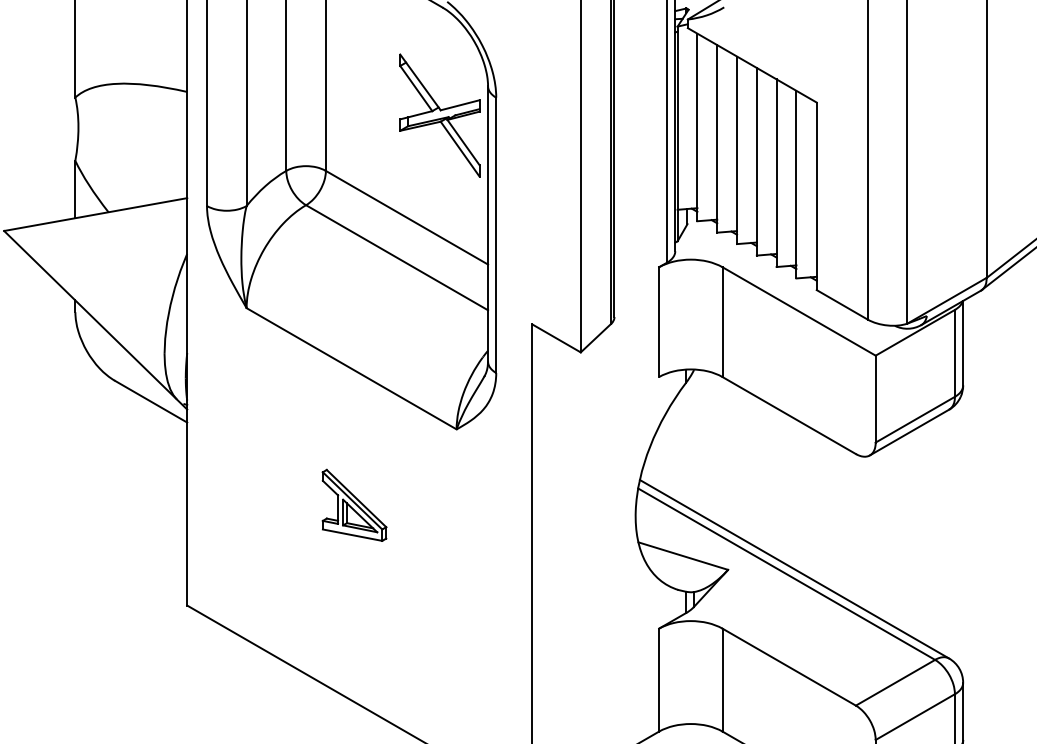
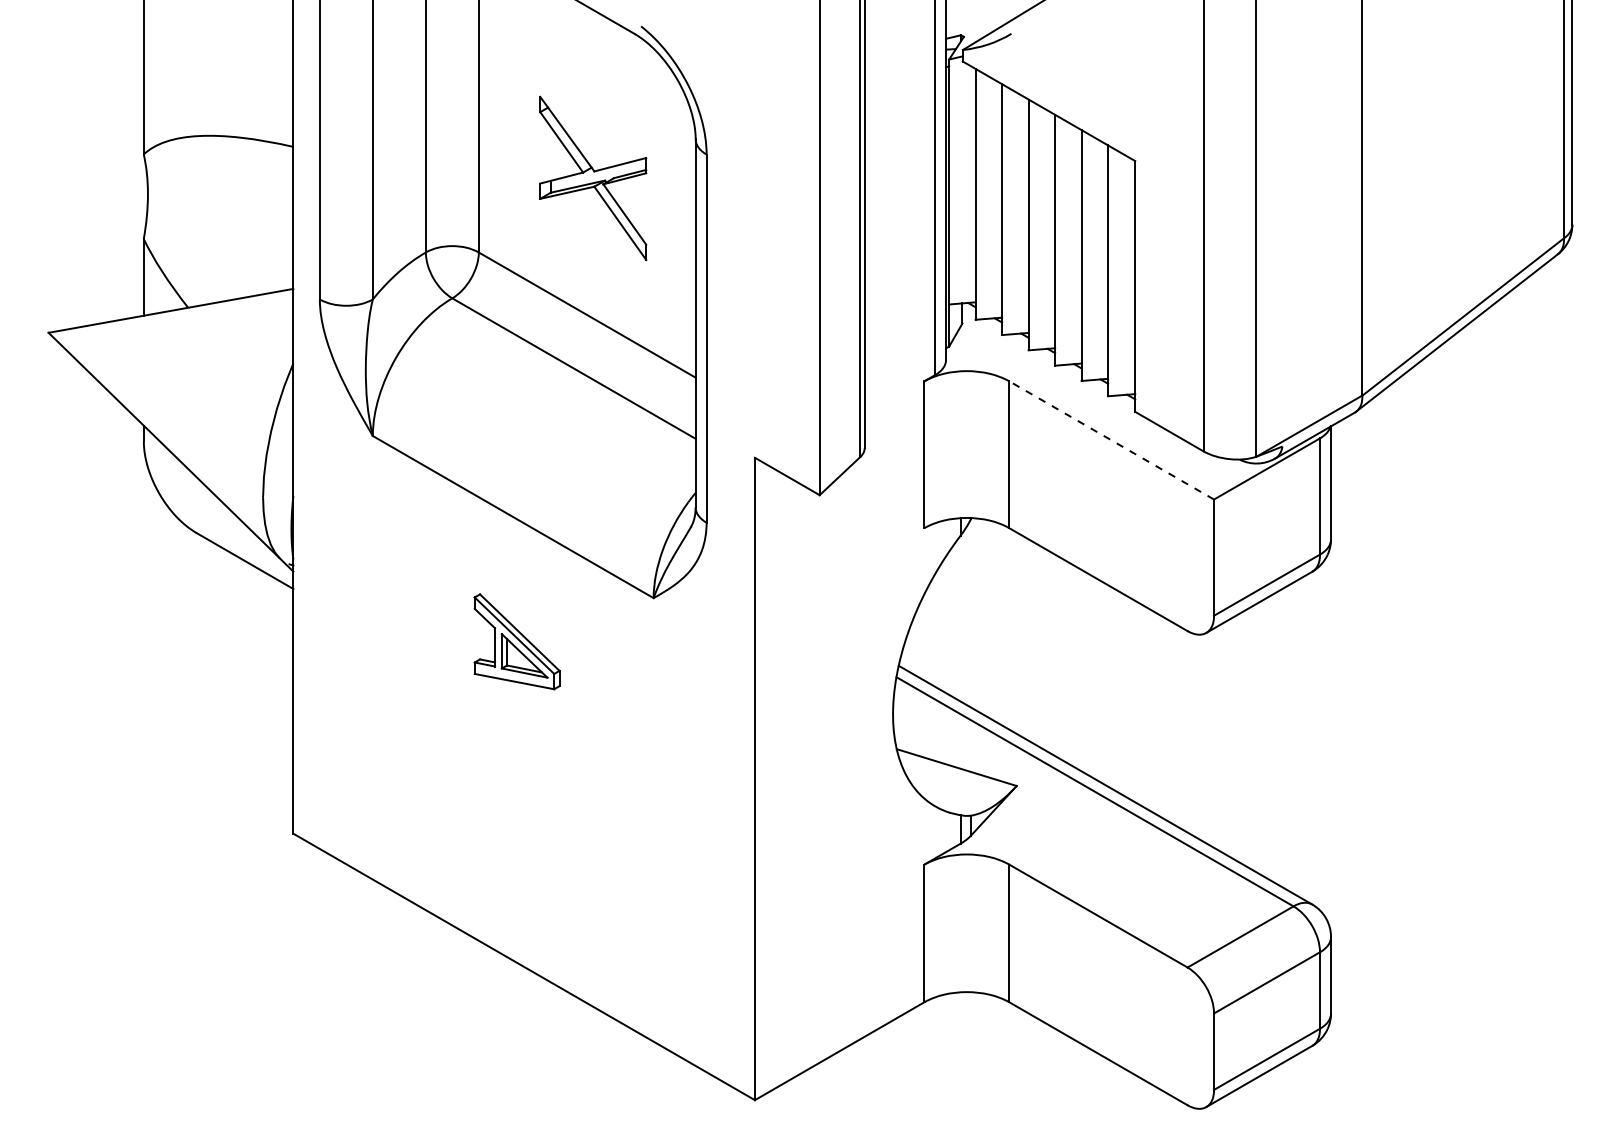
part: (440, 114) -> (593, 177), moved
line: (799, 311) -> (1111, 440), solid -> dashed
part: (354, 505) -> (516, 641), moved

